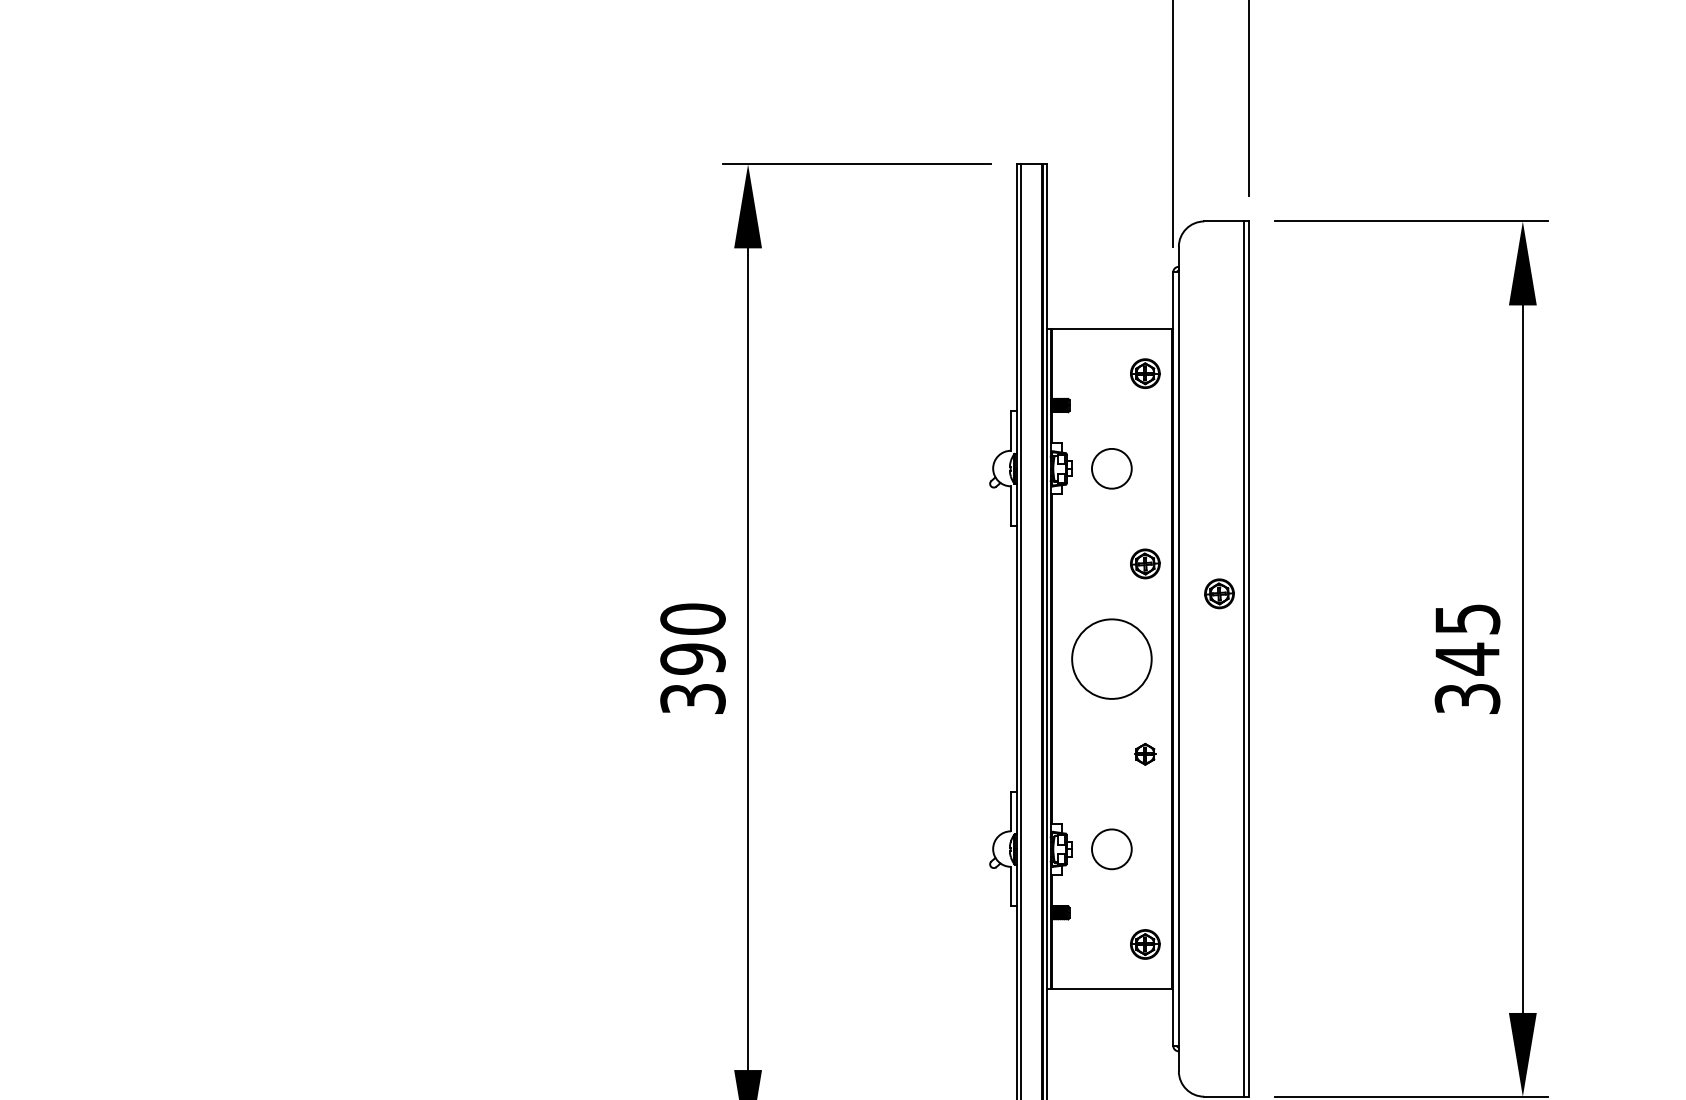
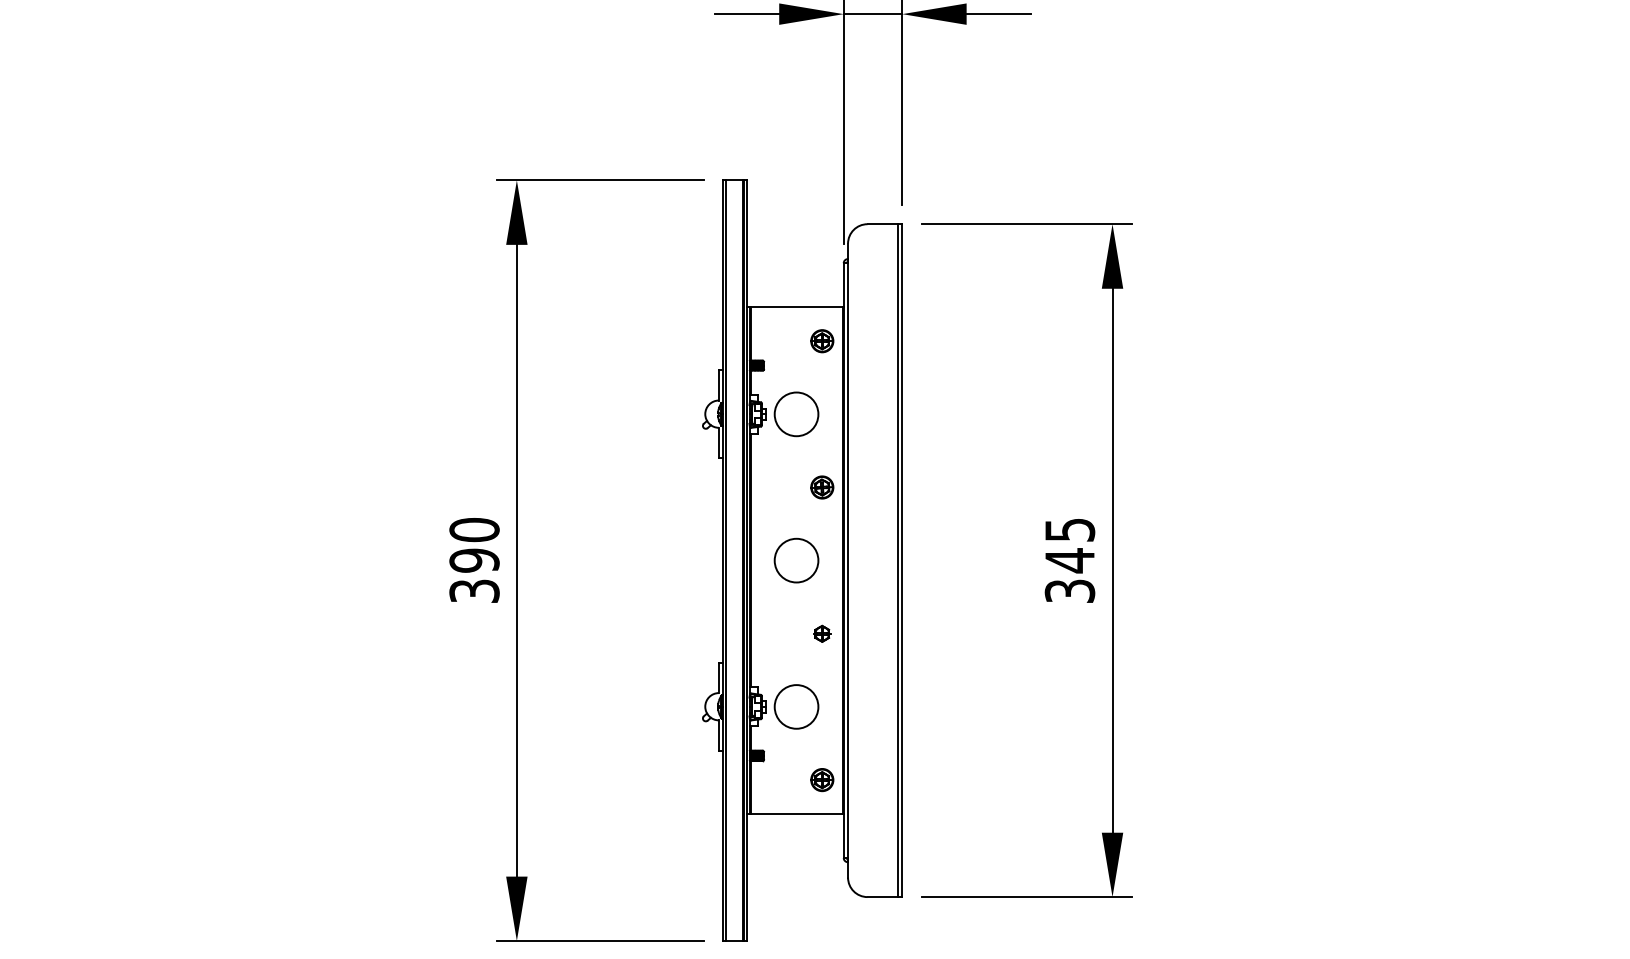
circle: (1111, 468) -> (796, 414), size x1.43
part: (1219, 593) -> (879, 510), removed
circle: (1111, 658) -> (796, 560), size x0.71
circle: (1111, 848) -> (796, 706), size x1.43

